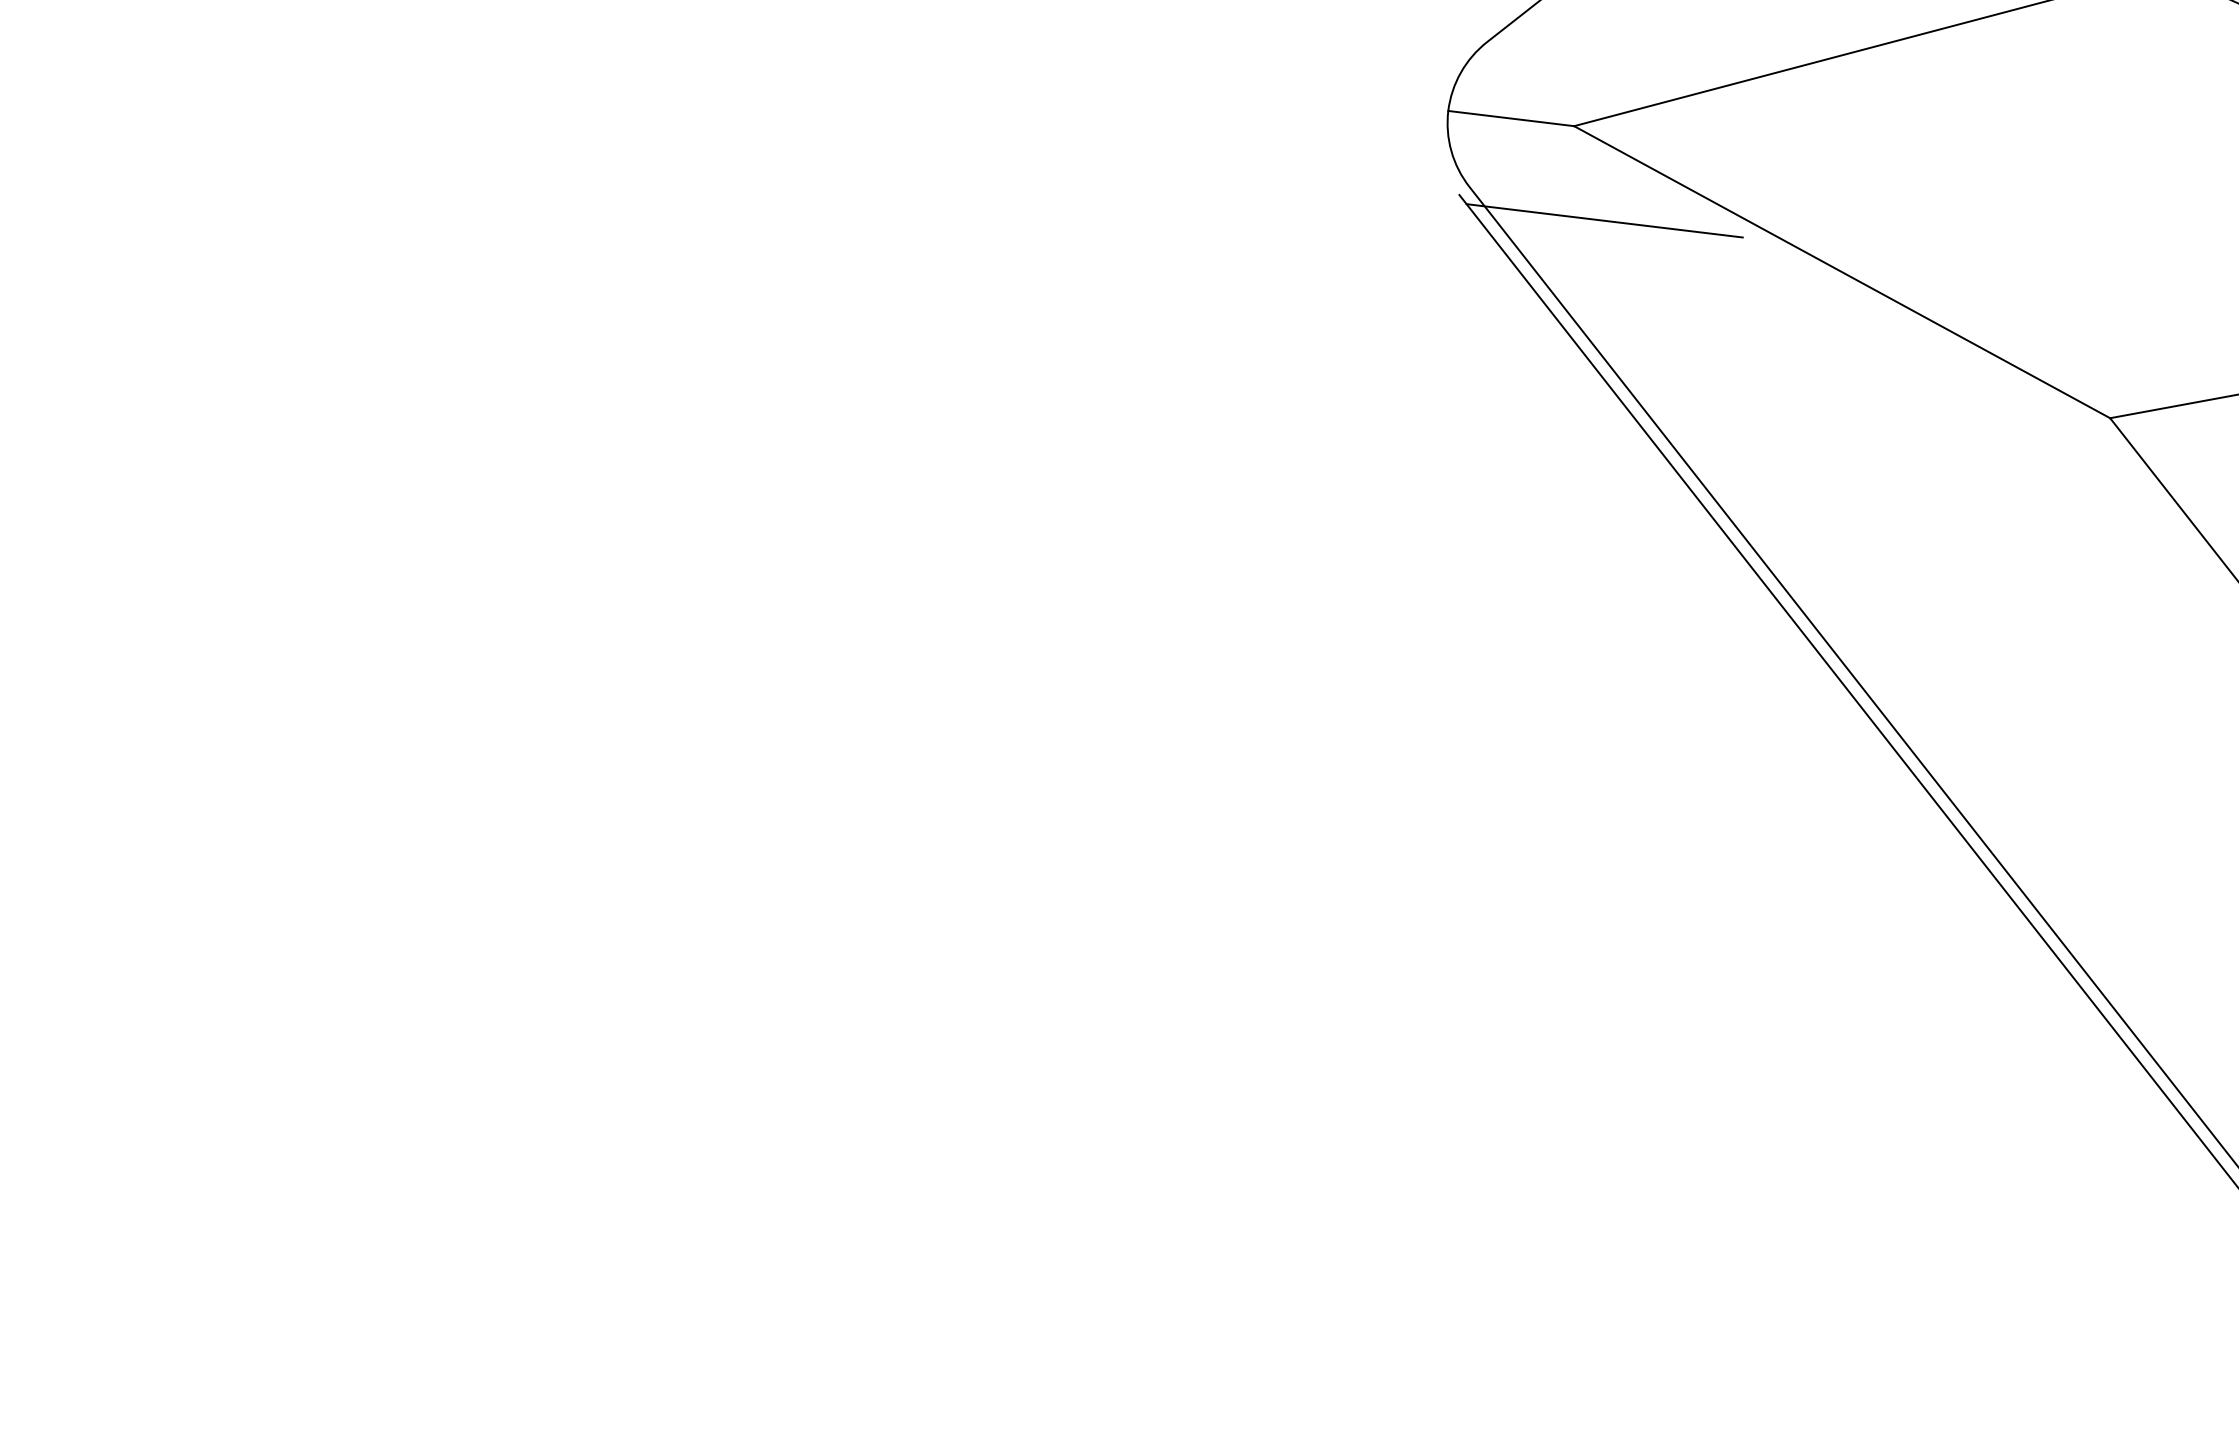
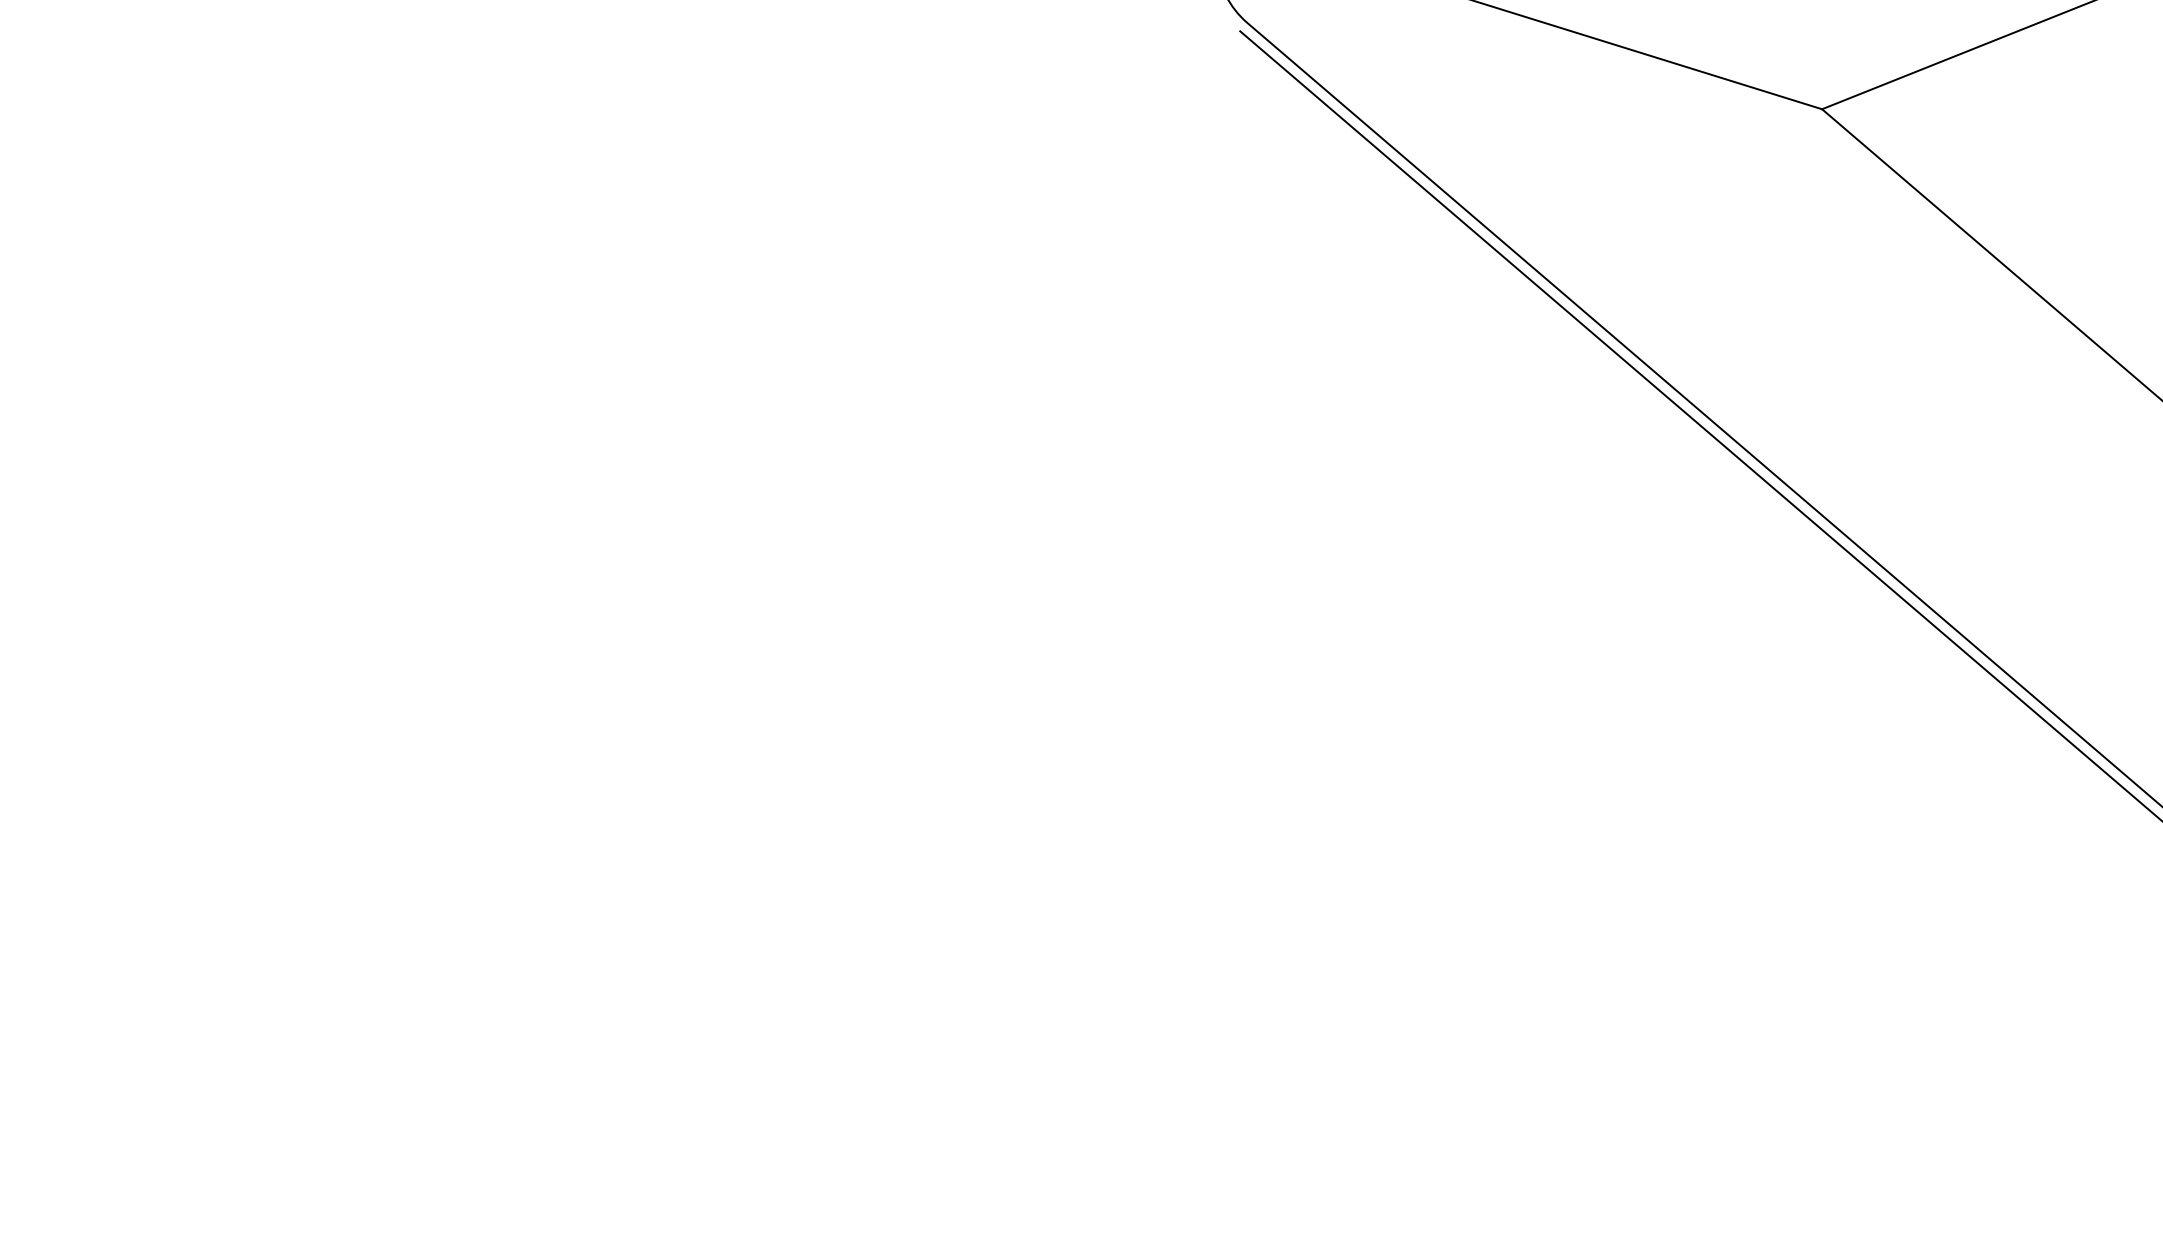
line: (1604, 220) -> (1365, 28), removed

